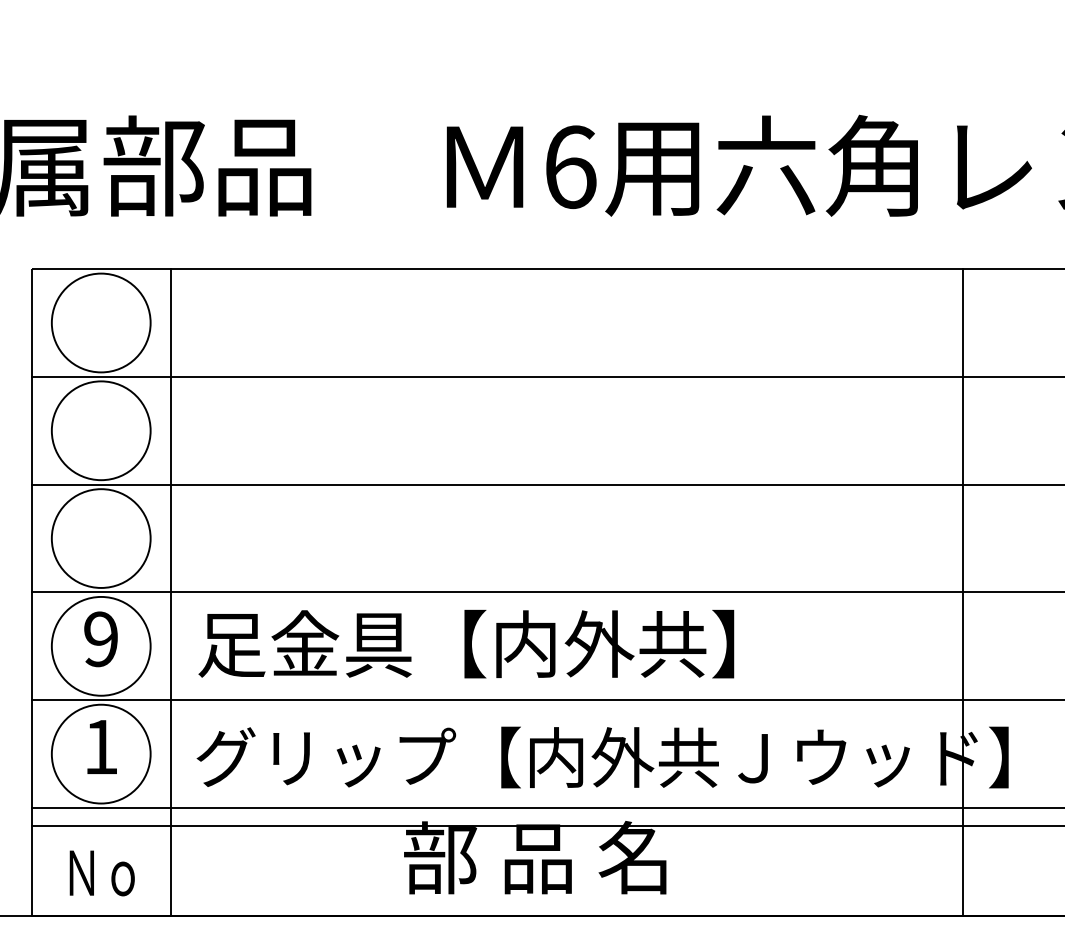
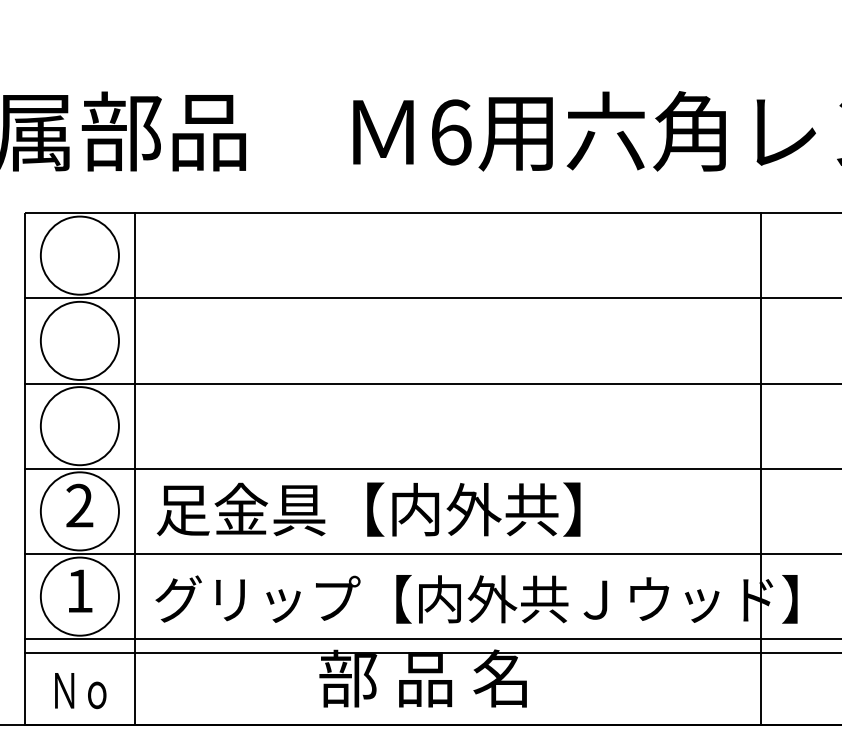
text: (101, 639) -> (80, 505), 9 -> 2

